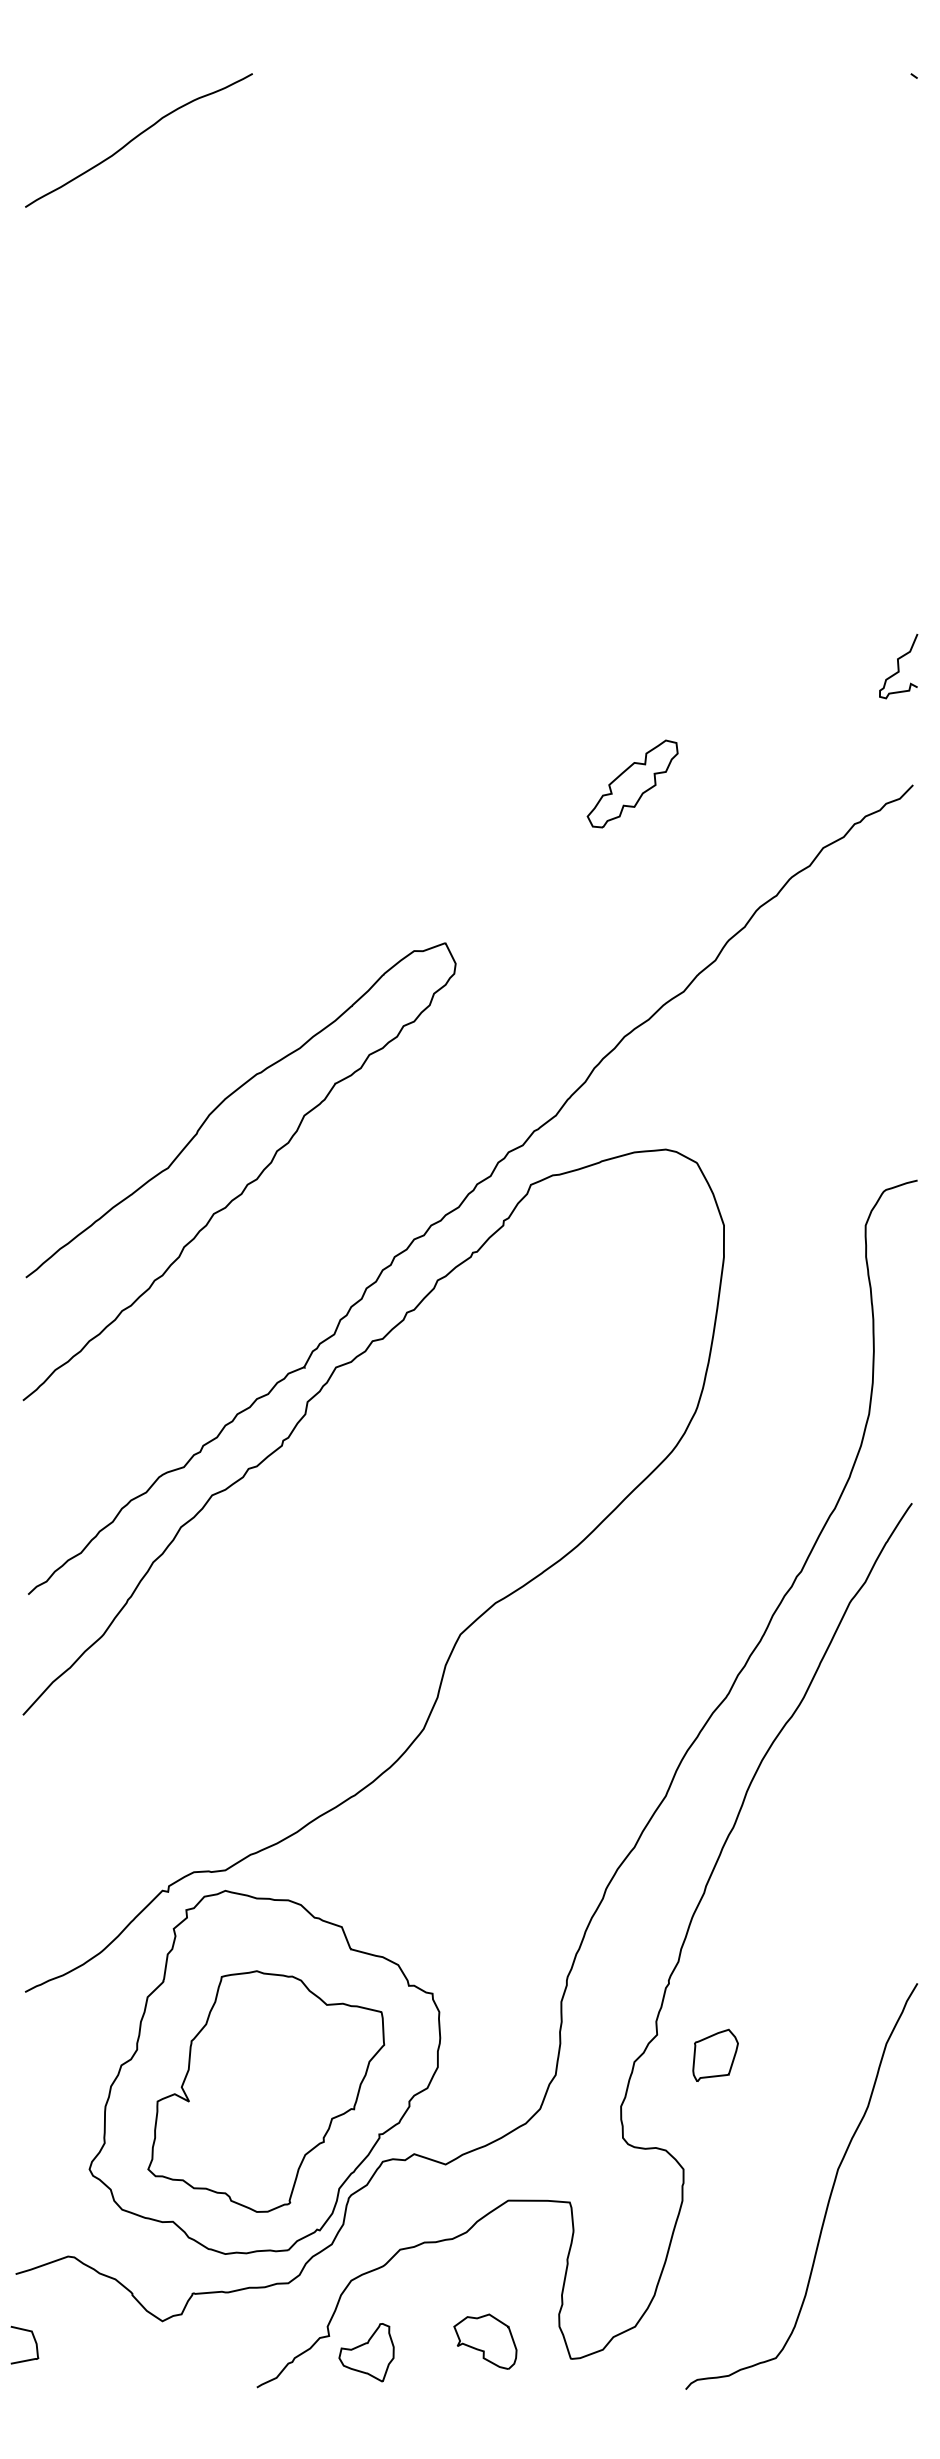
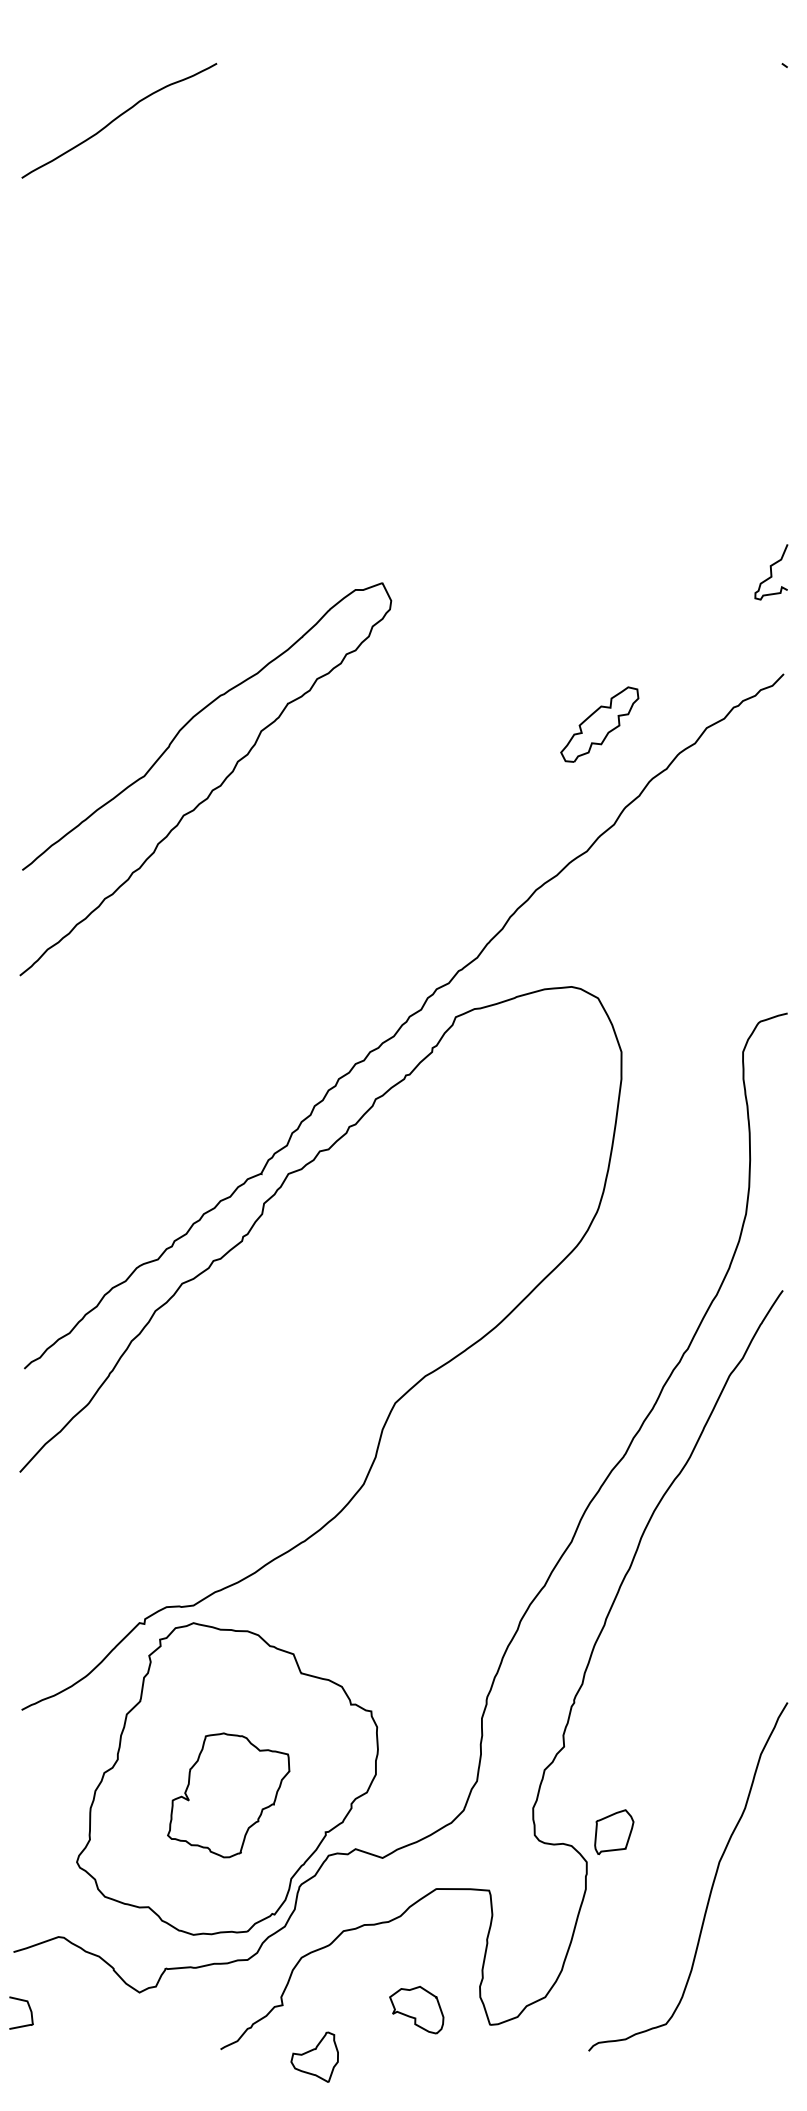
part: (632, 783) -> (599, 724), moved
curve: (247, 1183) -> (212, 789), moved
part: (715, 2054) -> (614, 1831), moved
part: (266, 2091) -> (228, 1795), size x0.6
part: (366, 2352) -> (314, 2057), moved

